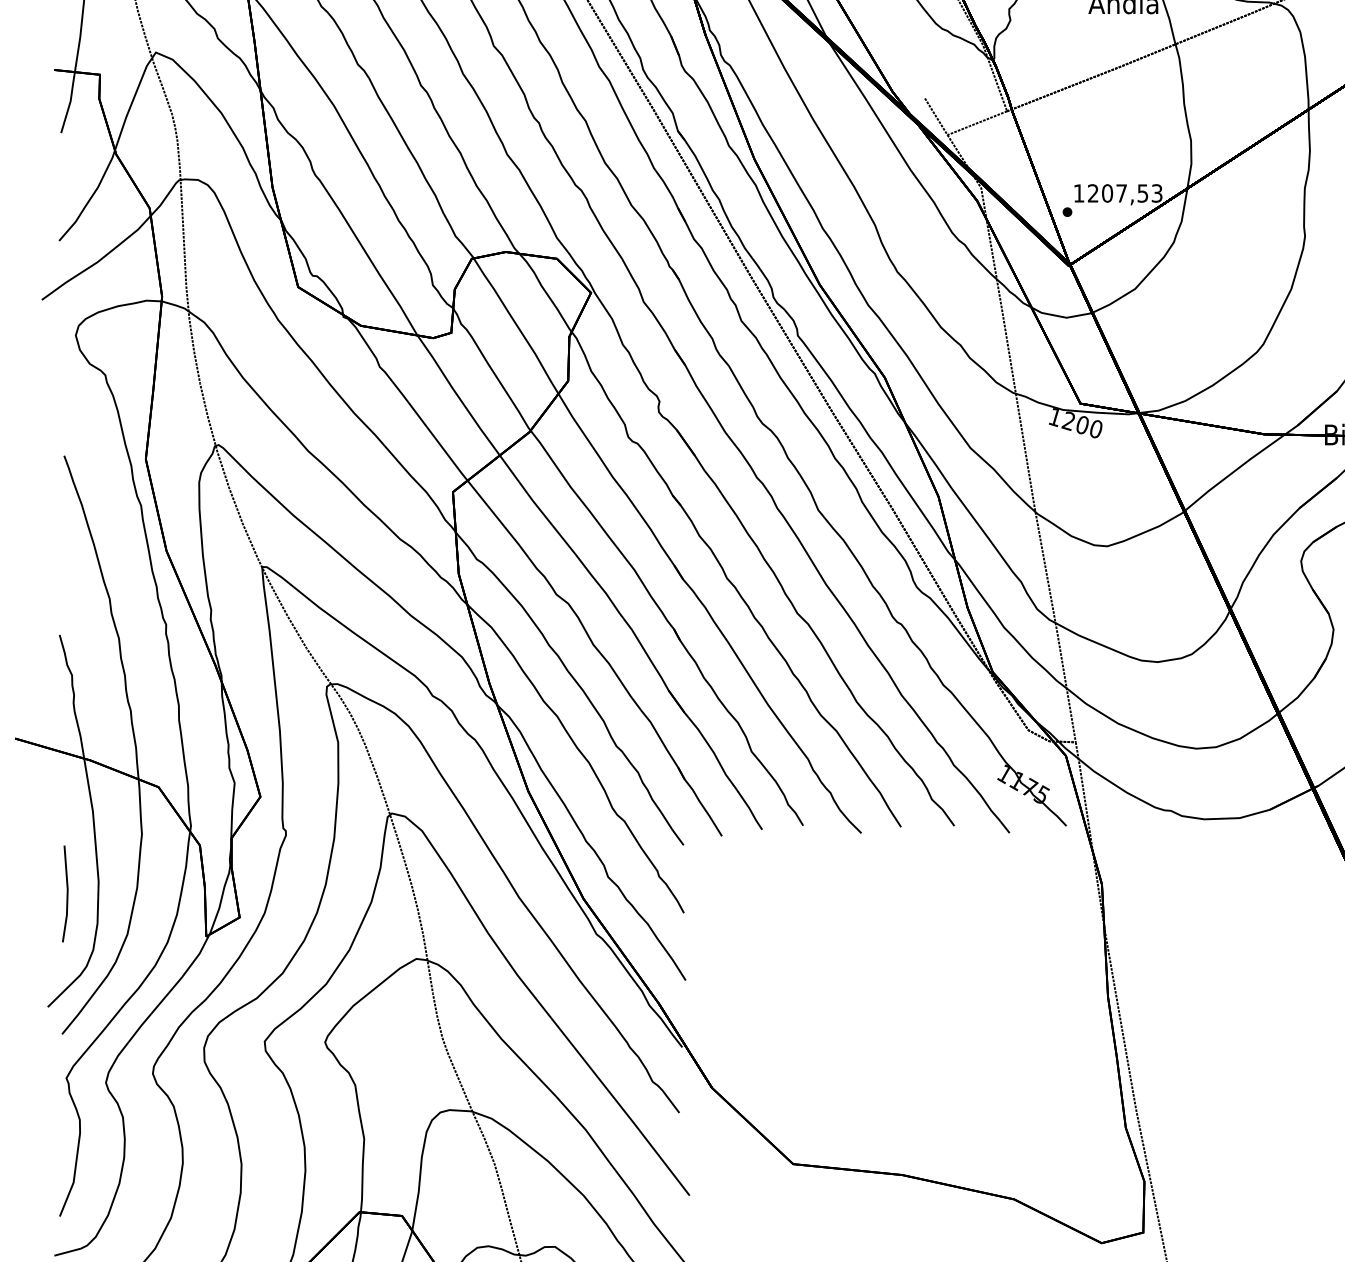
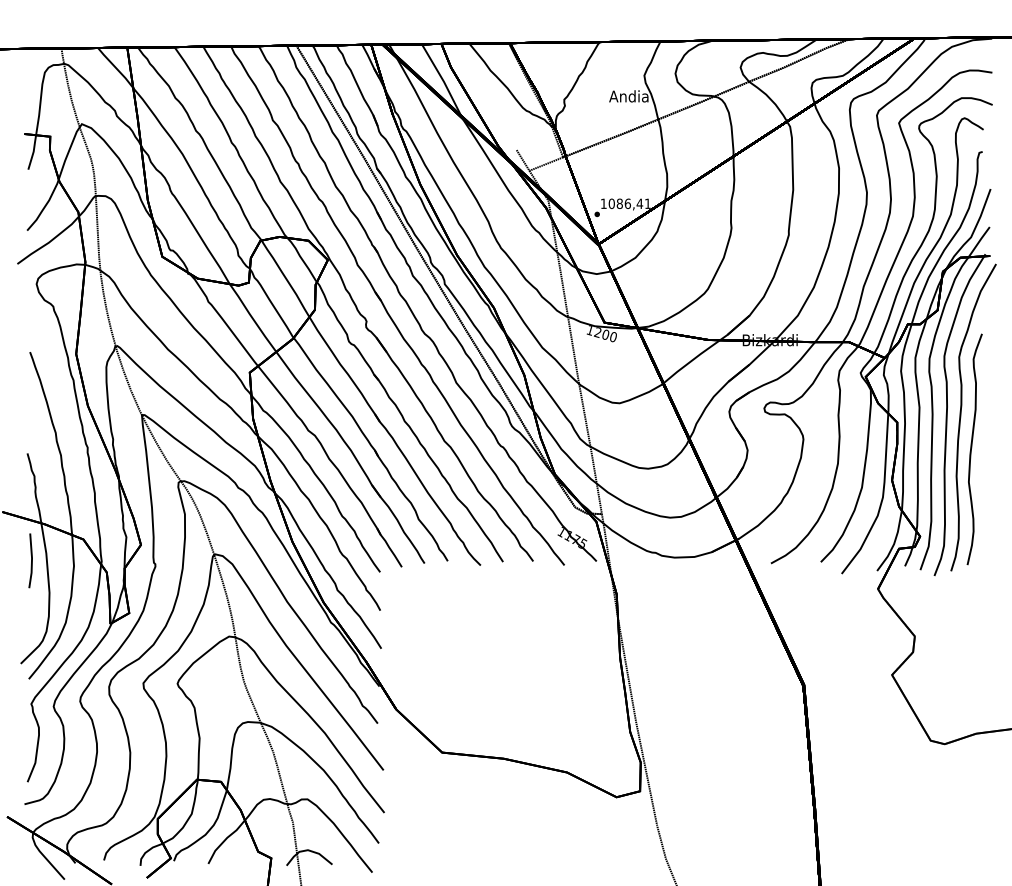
text: (1124, 192) -> (629, 203), 1207,53 -> 1086,41
line: (66, 893) -> (31, 560), moved

